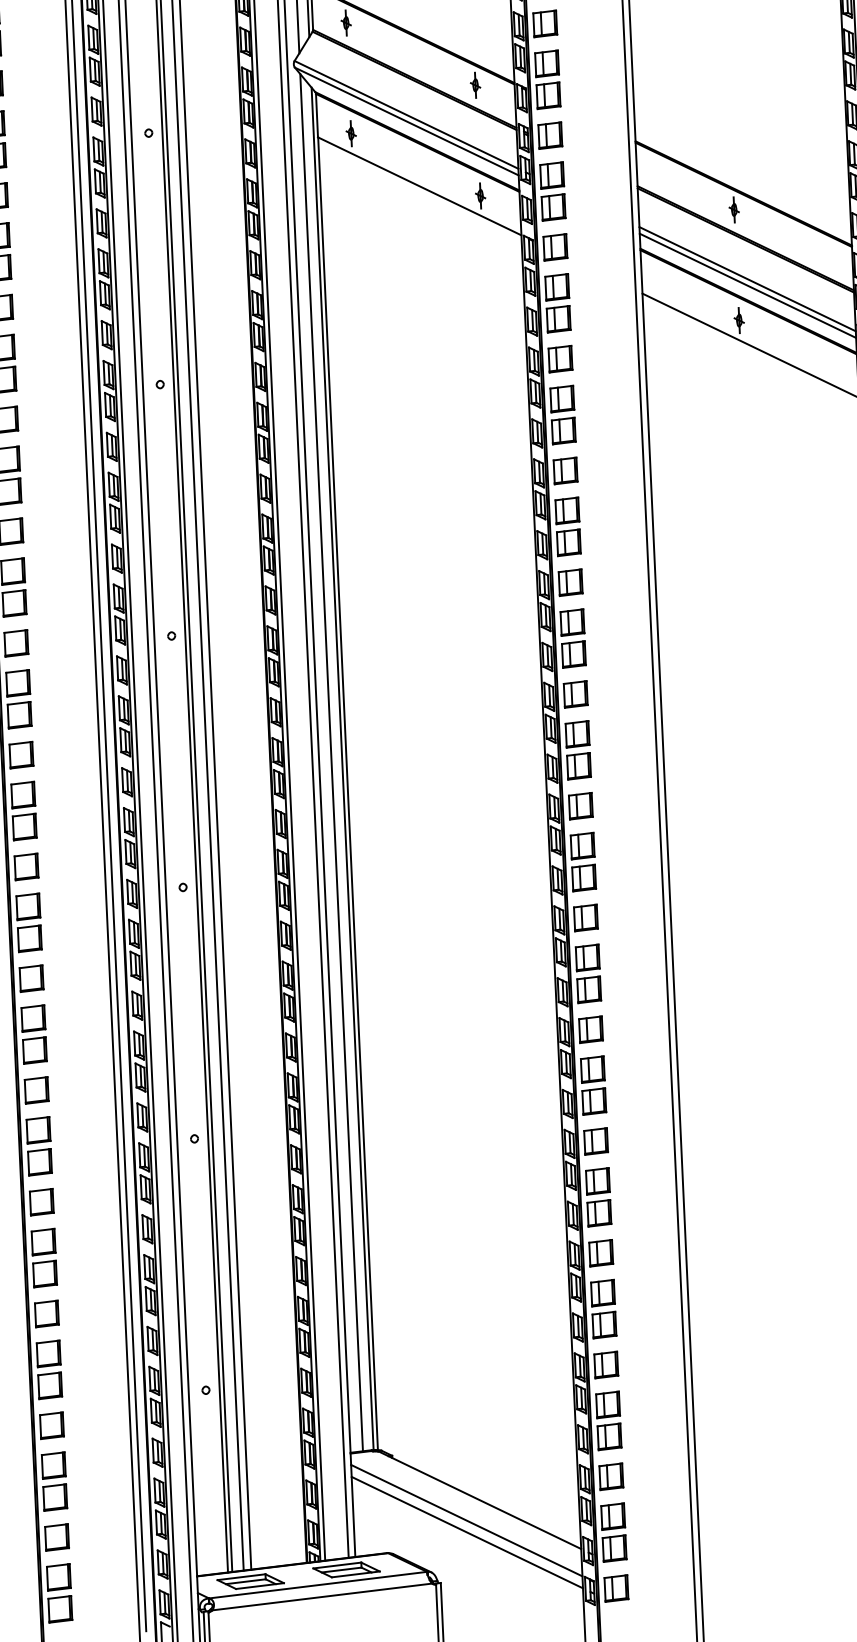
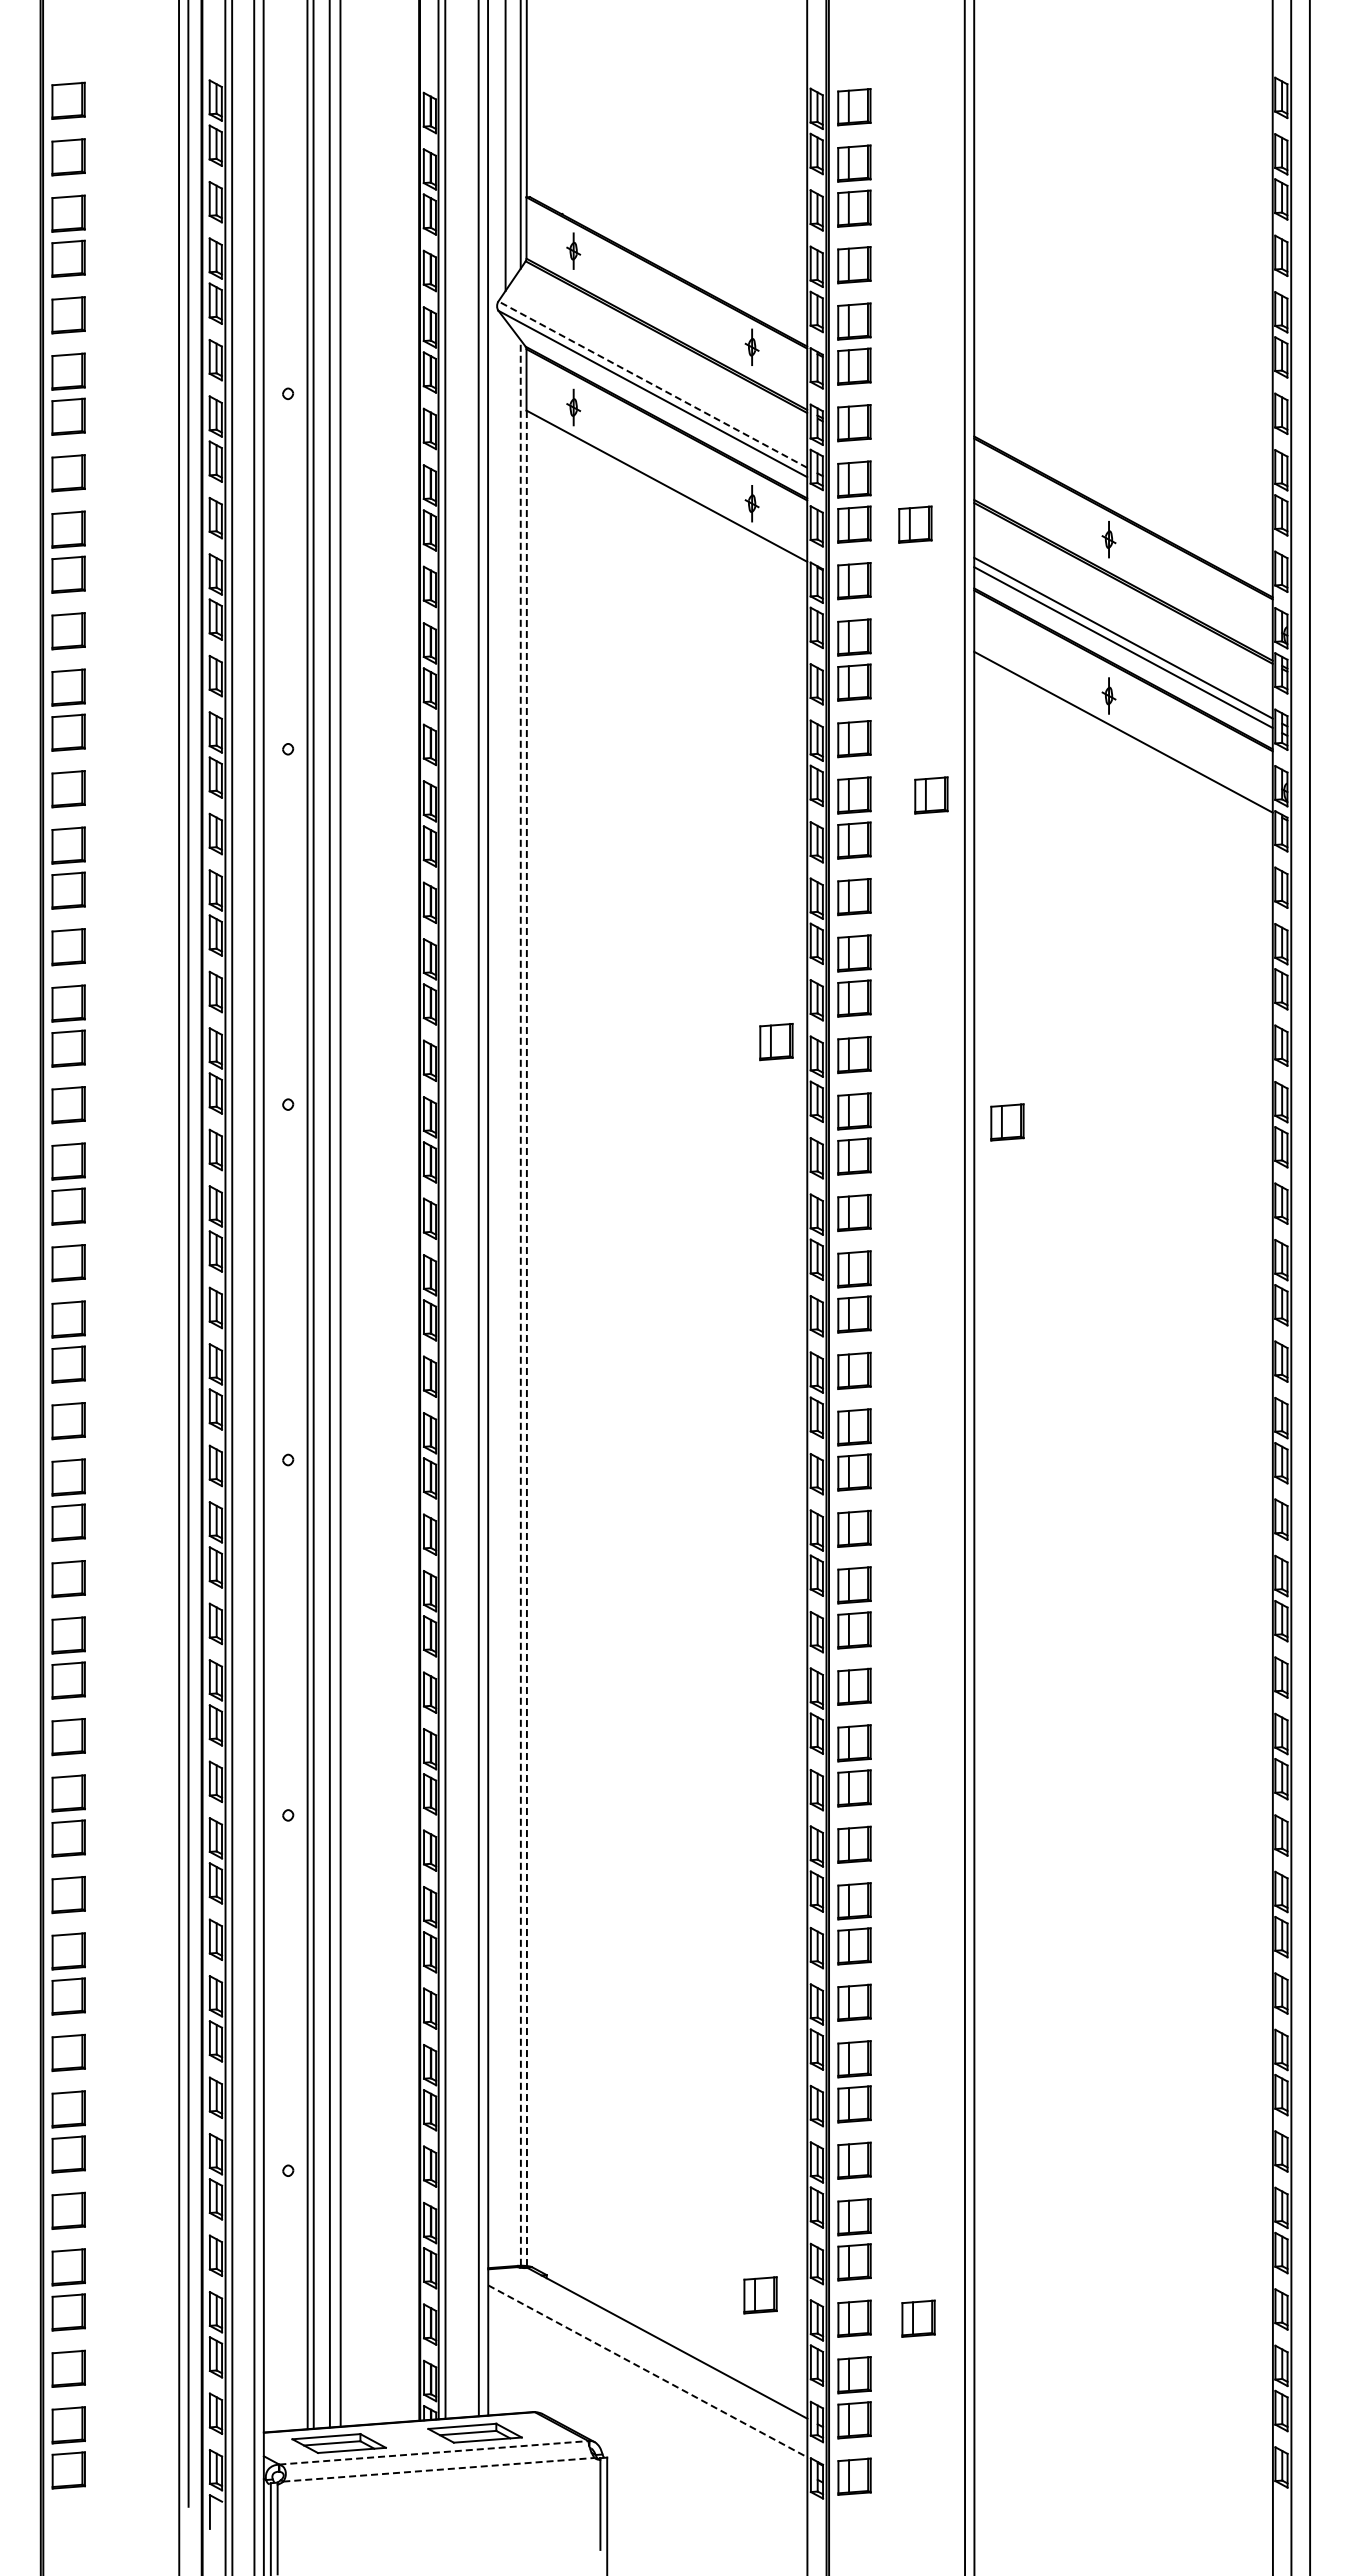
line: (406, 114) -> (652, 384), solid -> dashed
part: (596, 205) -> (915, 524), added
part: (616, 396) -> (931, 795), added
part: (515, 576) -> (776, 1042), added
part: (681, 625) -> (1007, 1122), added
line: (331, 762) -> (505, 1293), removed
line: (342, 768) -> (520, 1302), solid -> dashed
line: (347, 793) -> (526, 1338), solid -> dashed
part: (544, 1463) -> (760, 2295), added
part: (656, 1474) -> (918, 2318), added
line: (467, 1520) -> (648, 2371), solid -> dashed
line: (467, 1532) -> (647, 2388), removed
line: (318, 1584) -> (434, 2452), solid -> dashed
line: (322, 1596) -> (439, 2469), solid -> dashed

